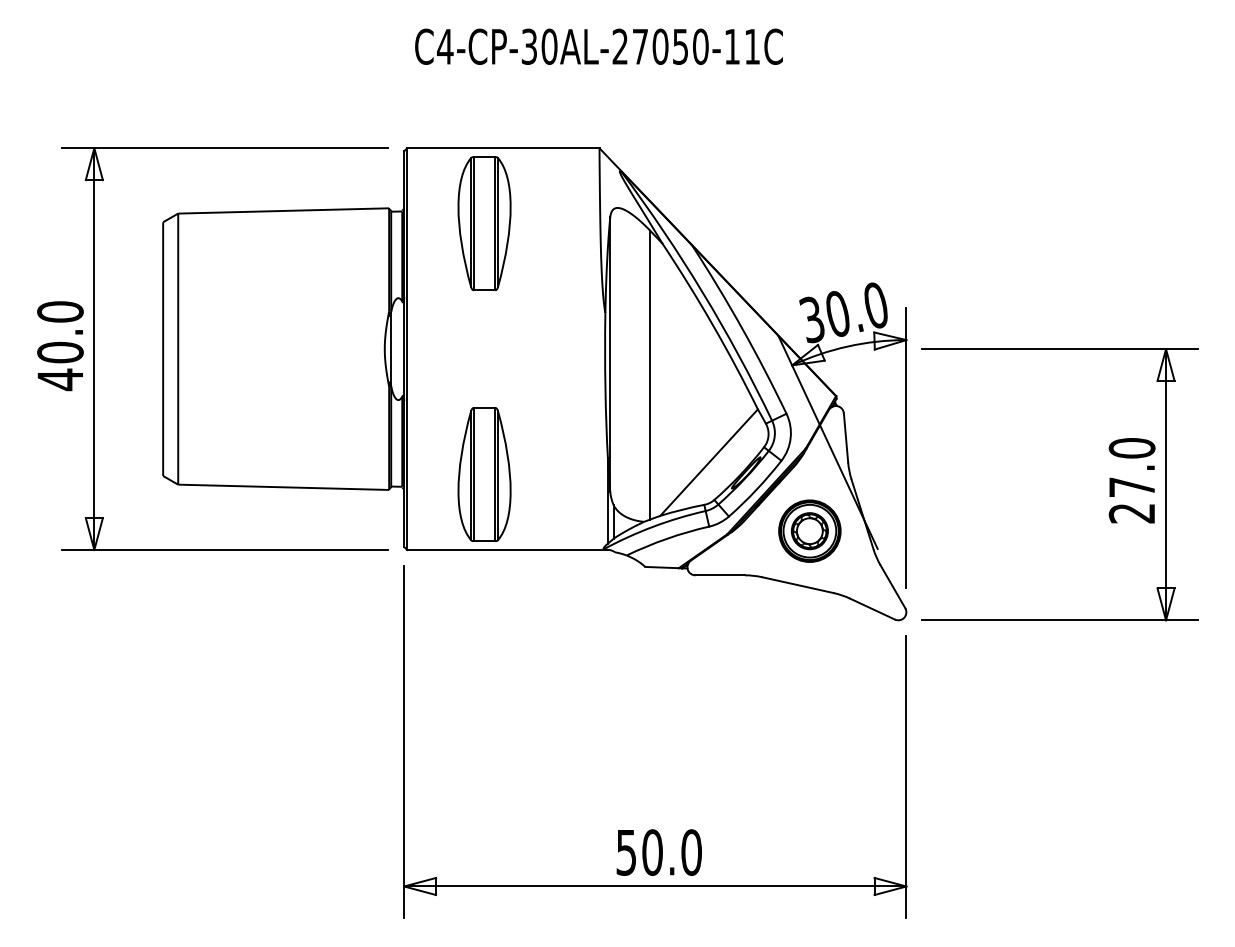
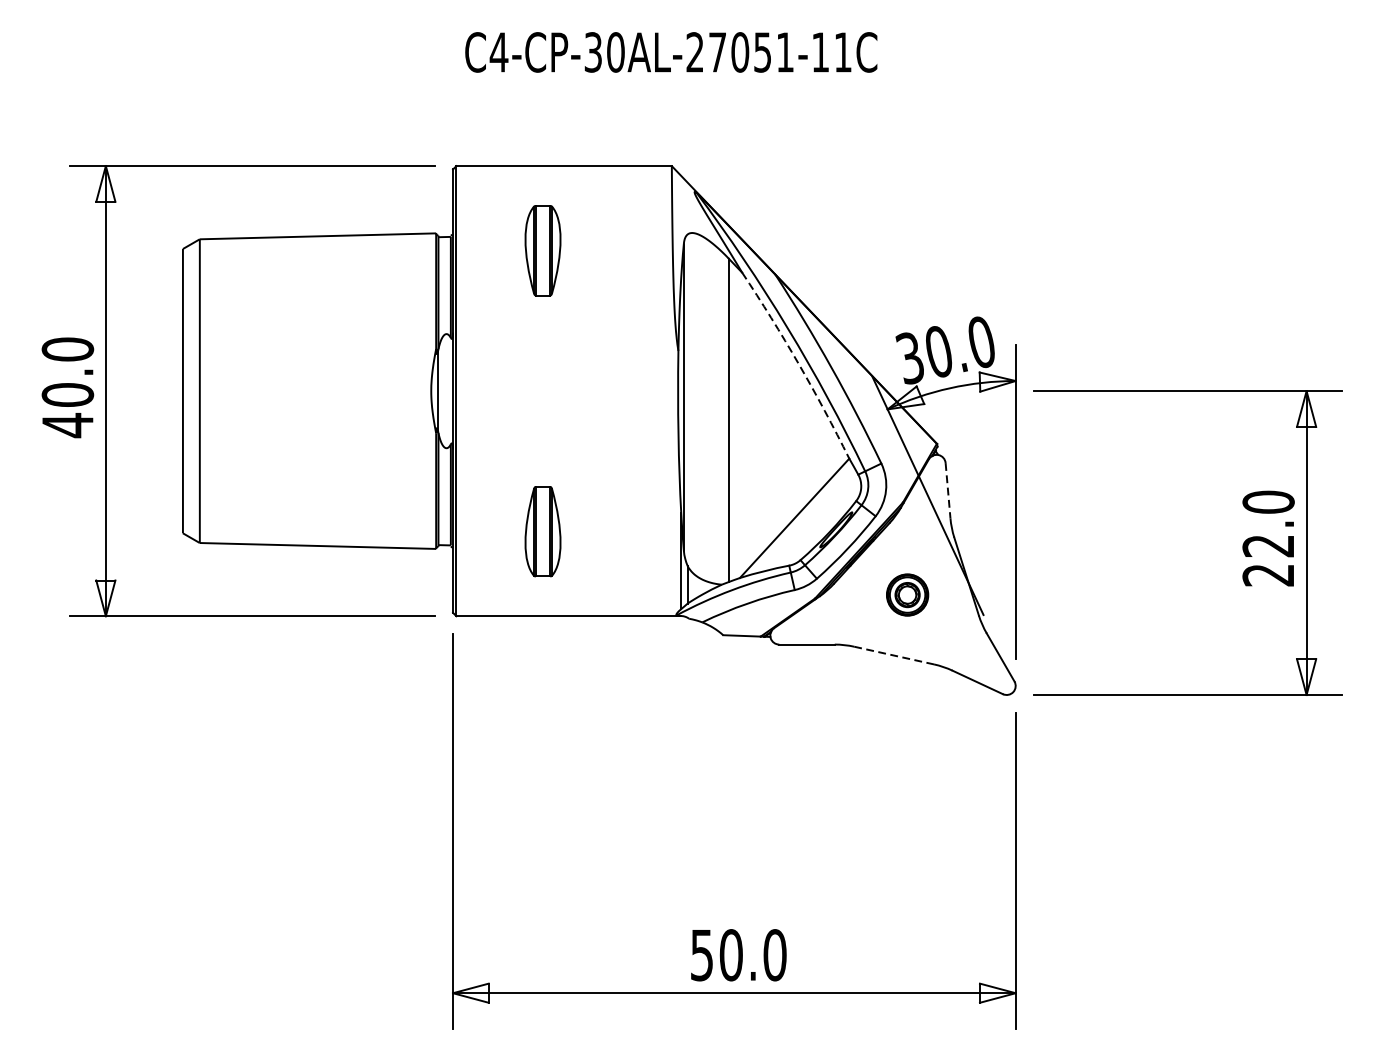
text: (700, 46) -> (784, 52), C4-CP-30AL-27050-11C -> C4-CP-30AL-27051-11C
part: (484, 223) -> (542, 250), size x0.6
arc: (712, 324) -> (798, 363), solid -> dashed
line: (846, 437) -> (948, 490), solid -> dashed
part: (484, 474) -> (542, 531), size x0.6
text: (1131, 487) -> (1267, 546), 27.0 -> 22.0
part: (809, 530) -> (907, 594), size x0.6
line: (797, 585) -> (893, 655), solid -> dashed

